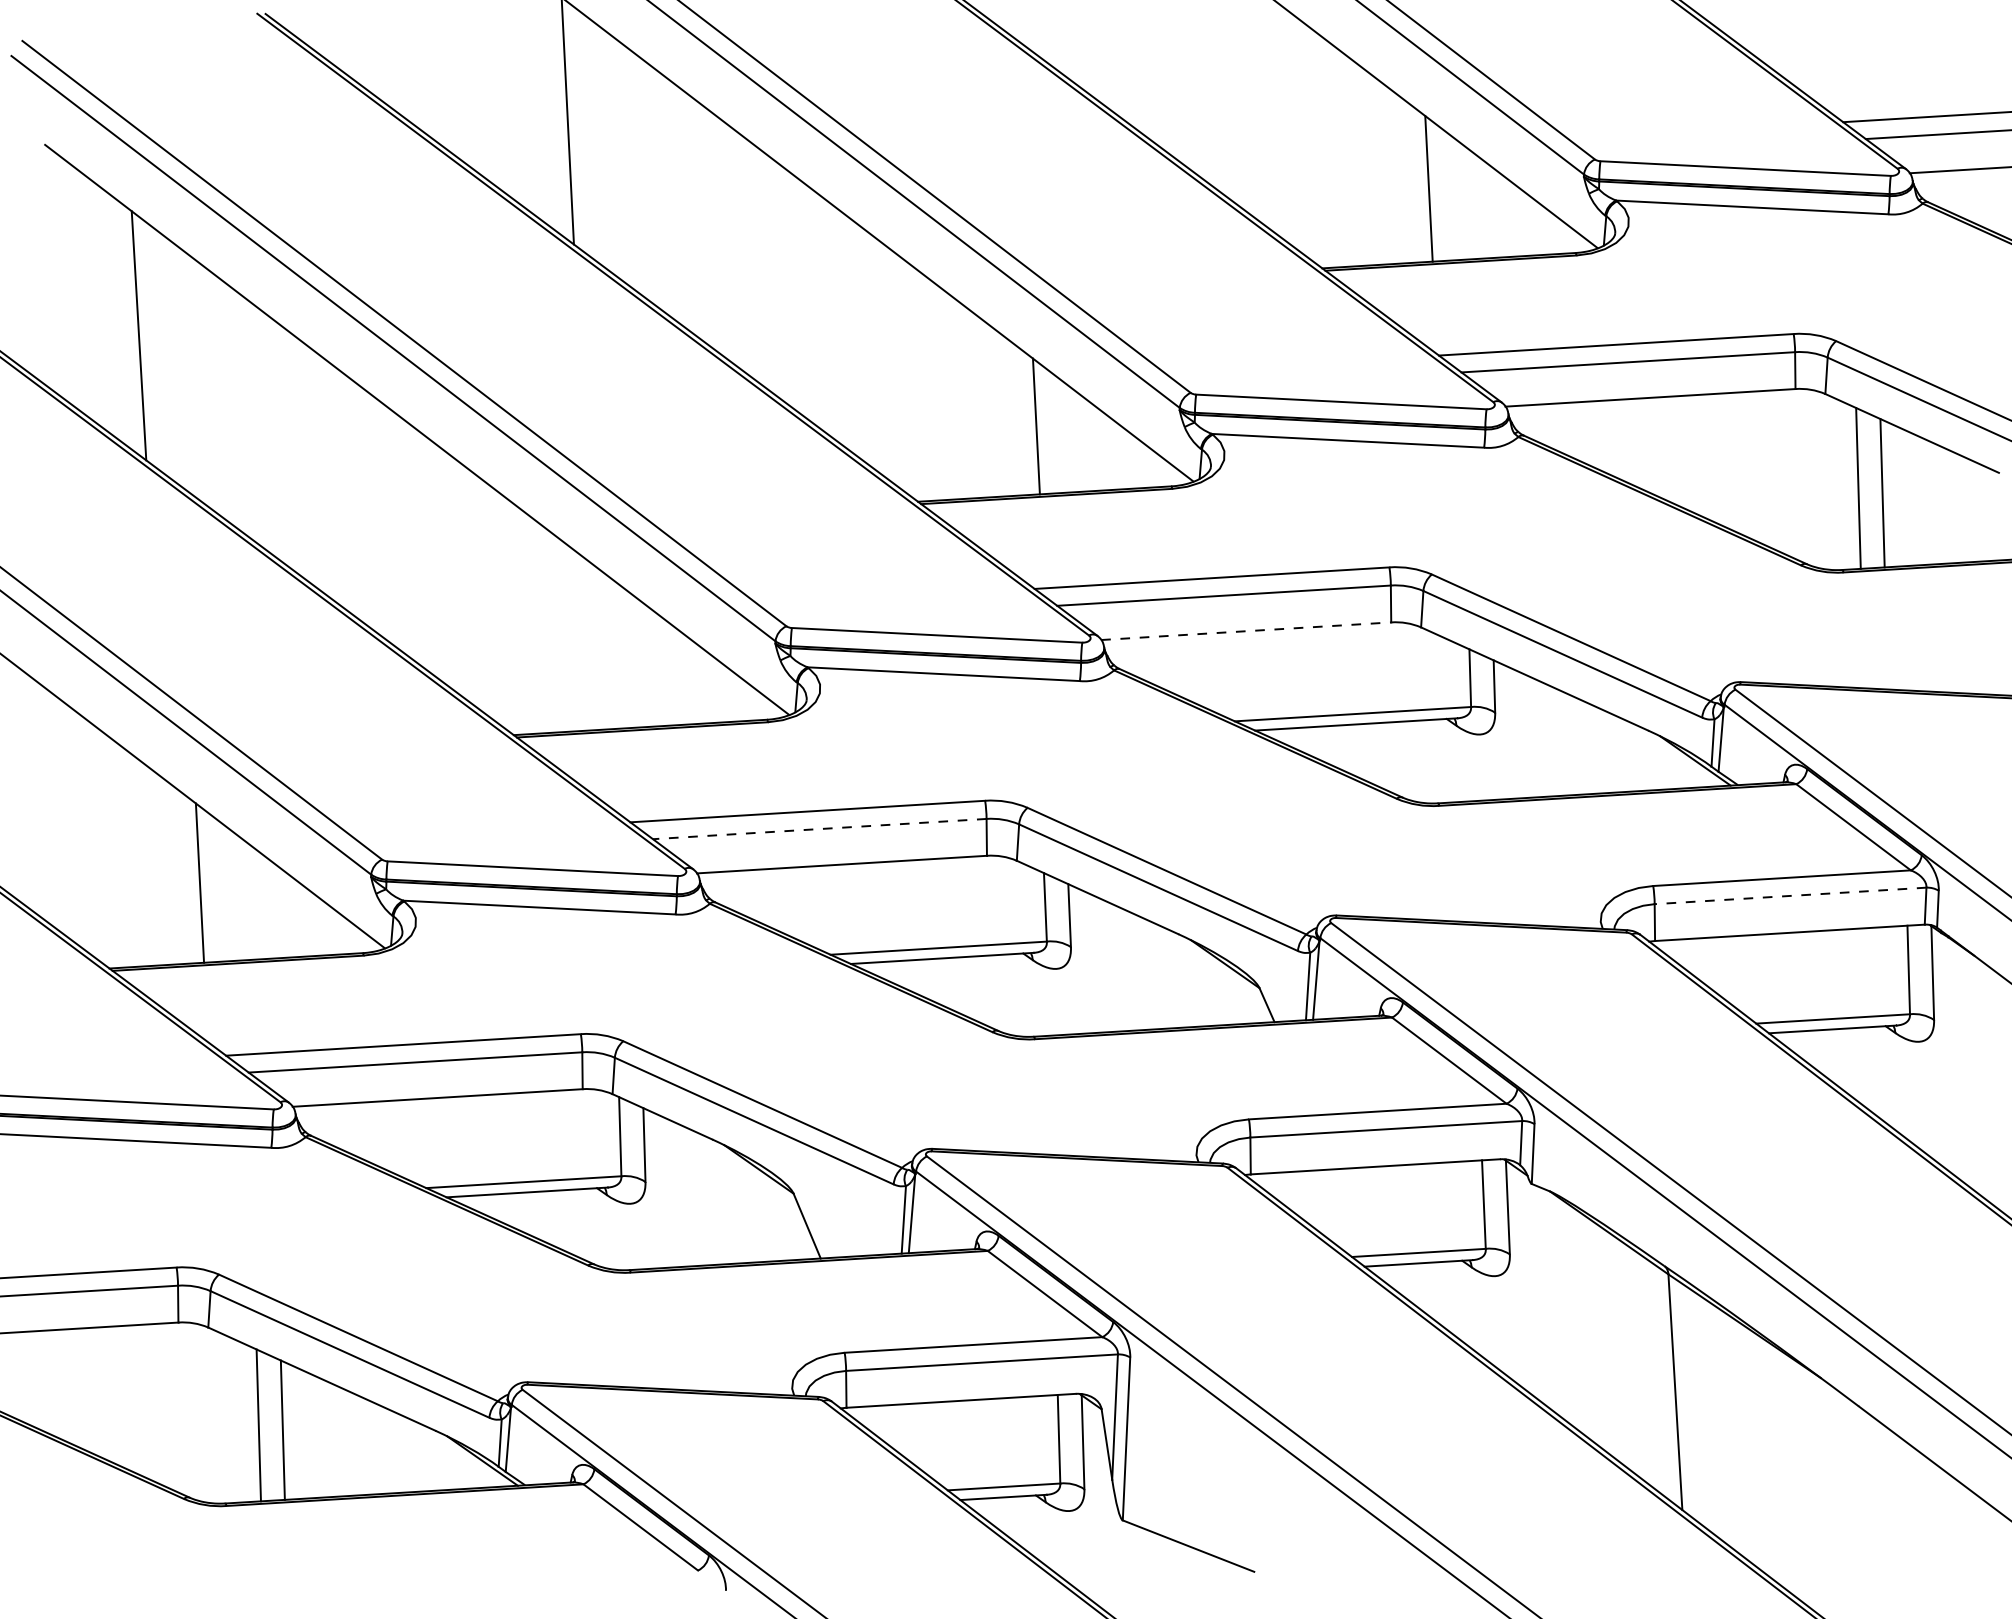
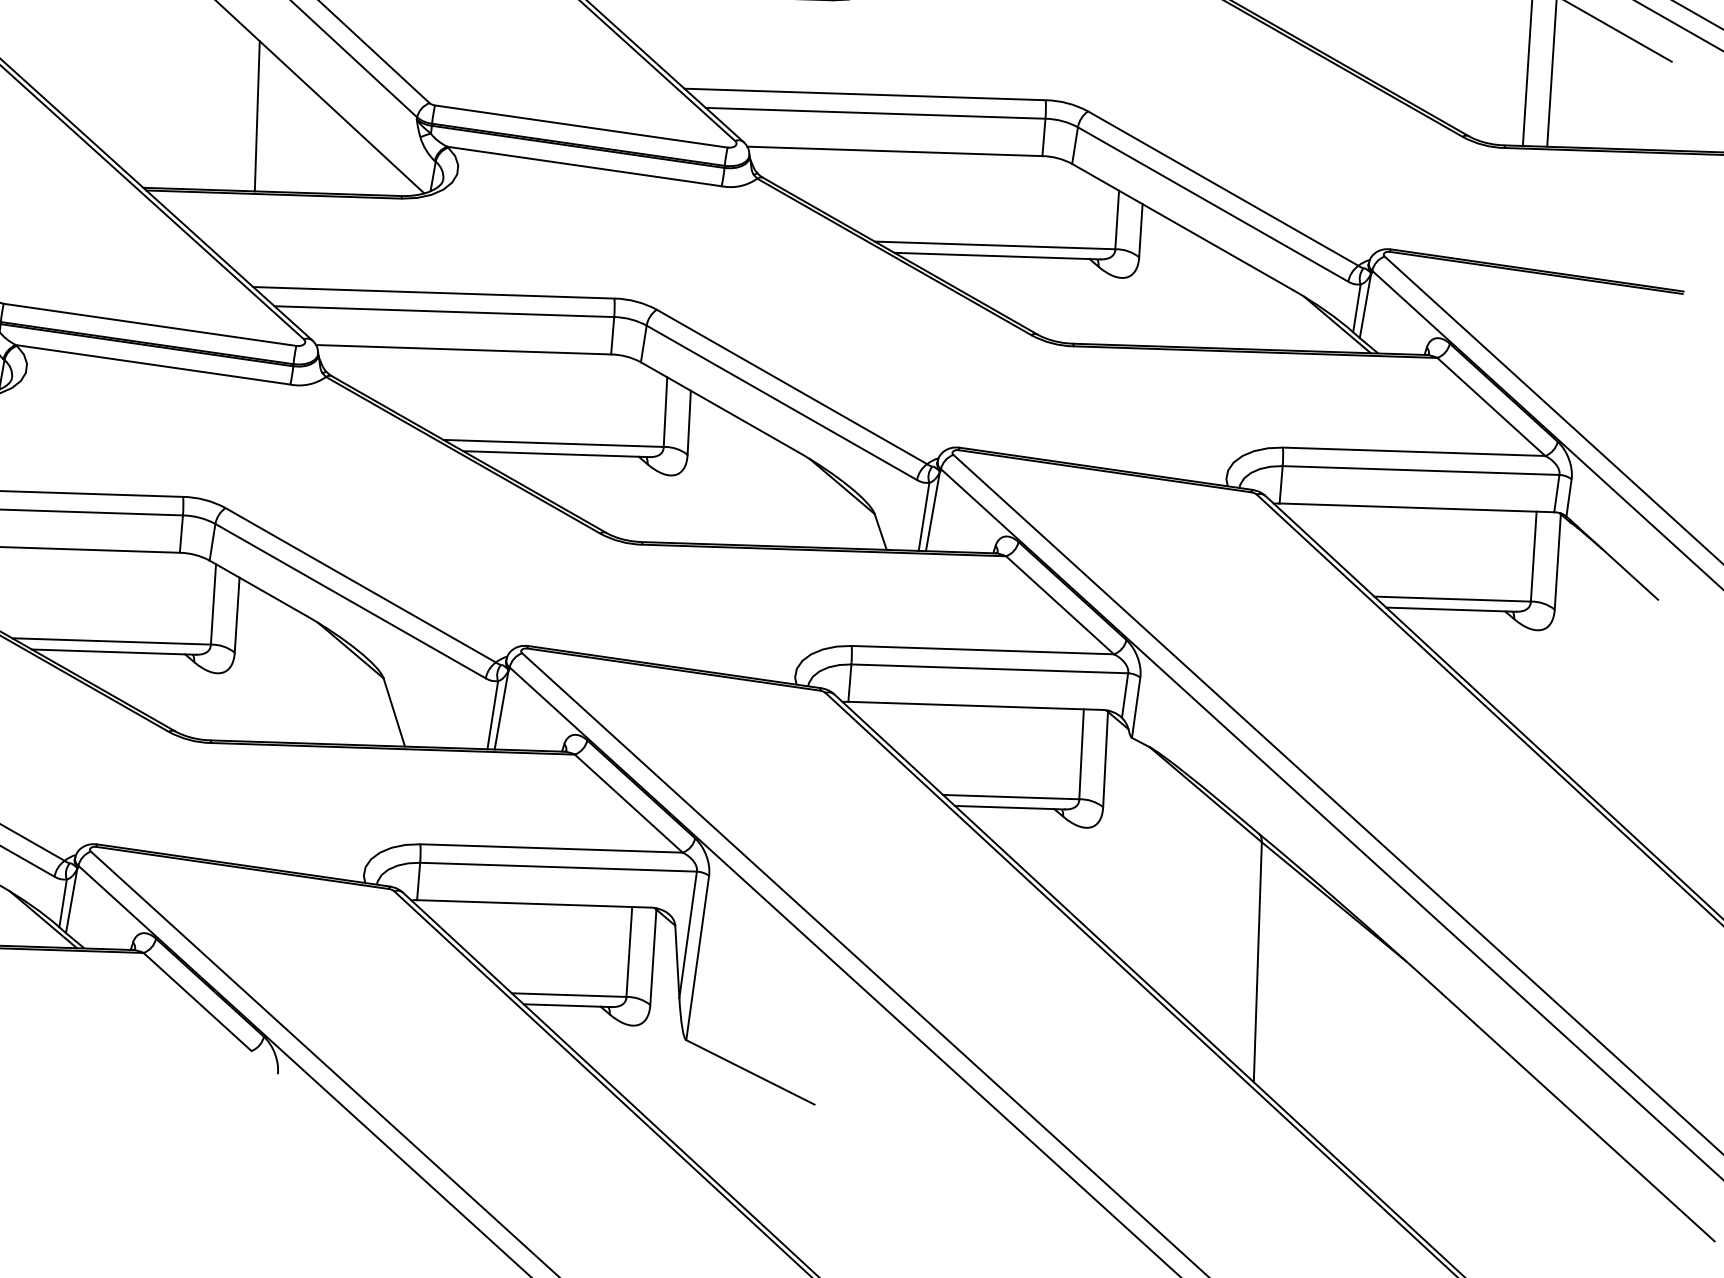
line: (1246, 631) -> (895, 151), dashed -> solid
line: (618, 654) -> (256, 116), added
line: (819, 829) -> (444, 312), dashed -> solid
line: (1790, 895) -> (1421, 470), dashed -> solid

